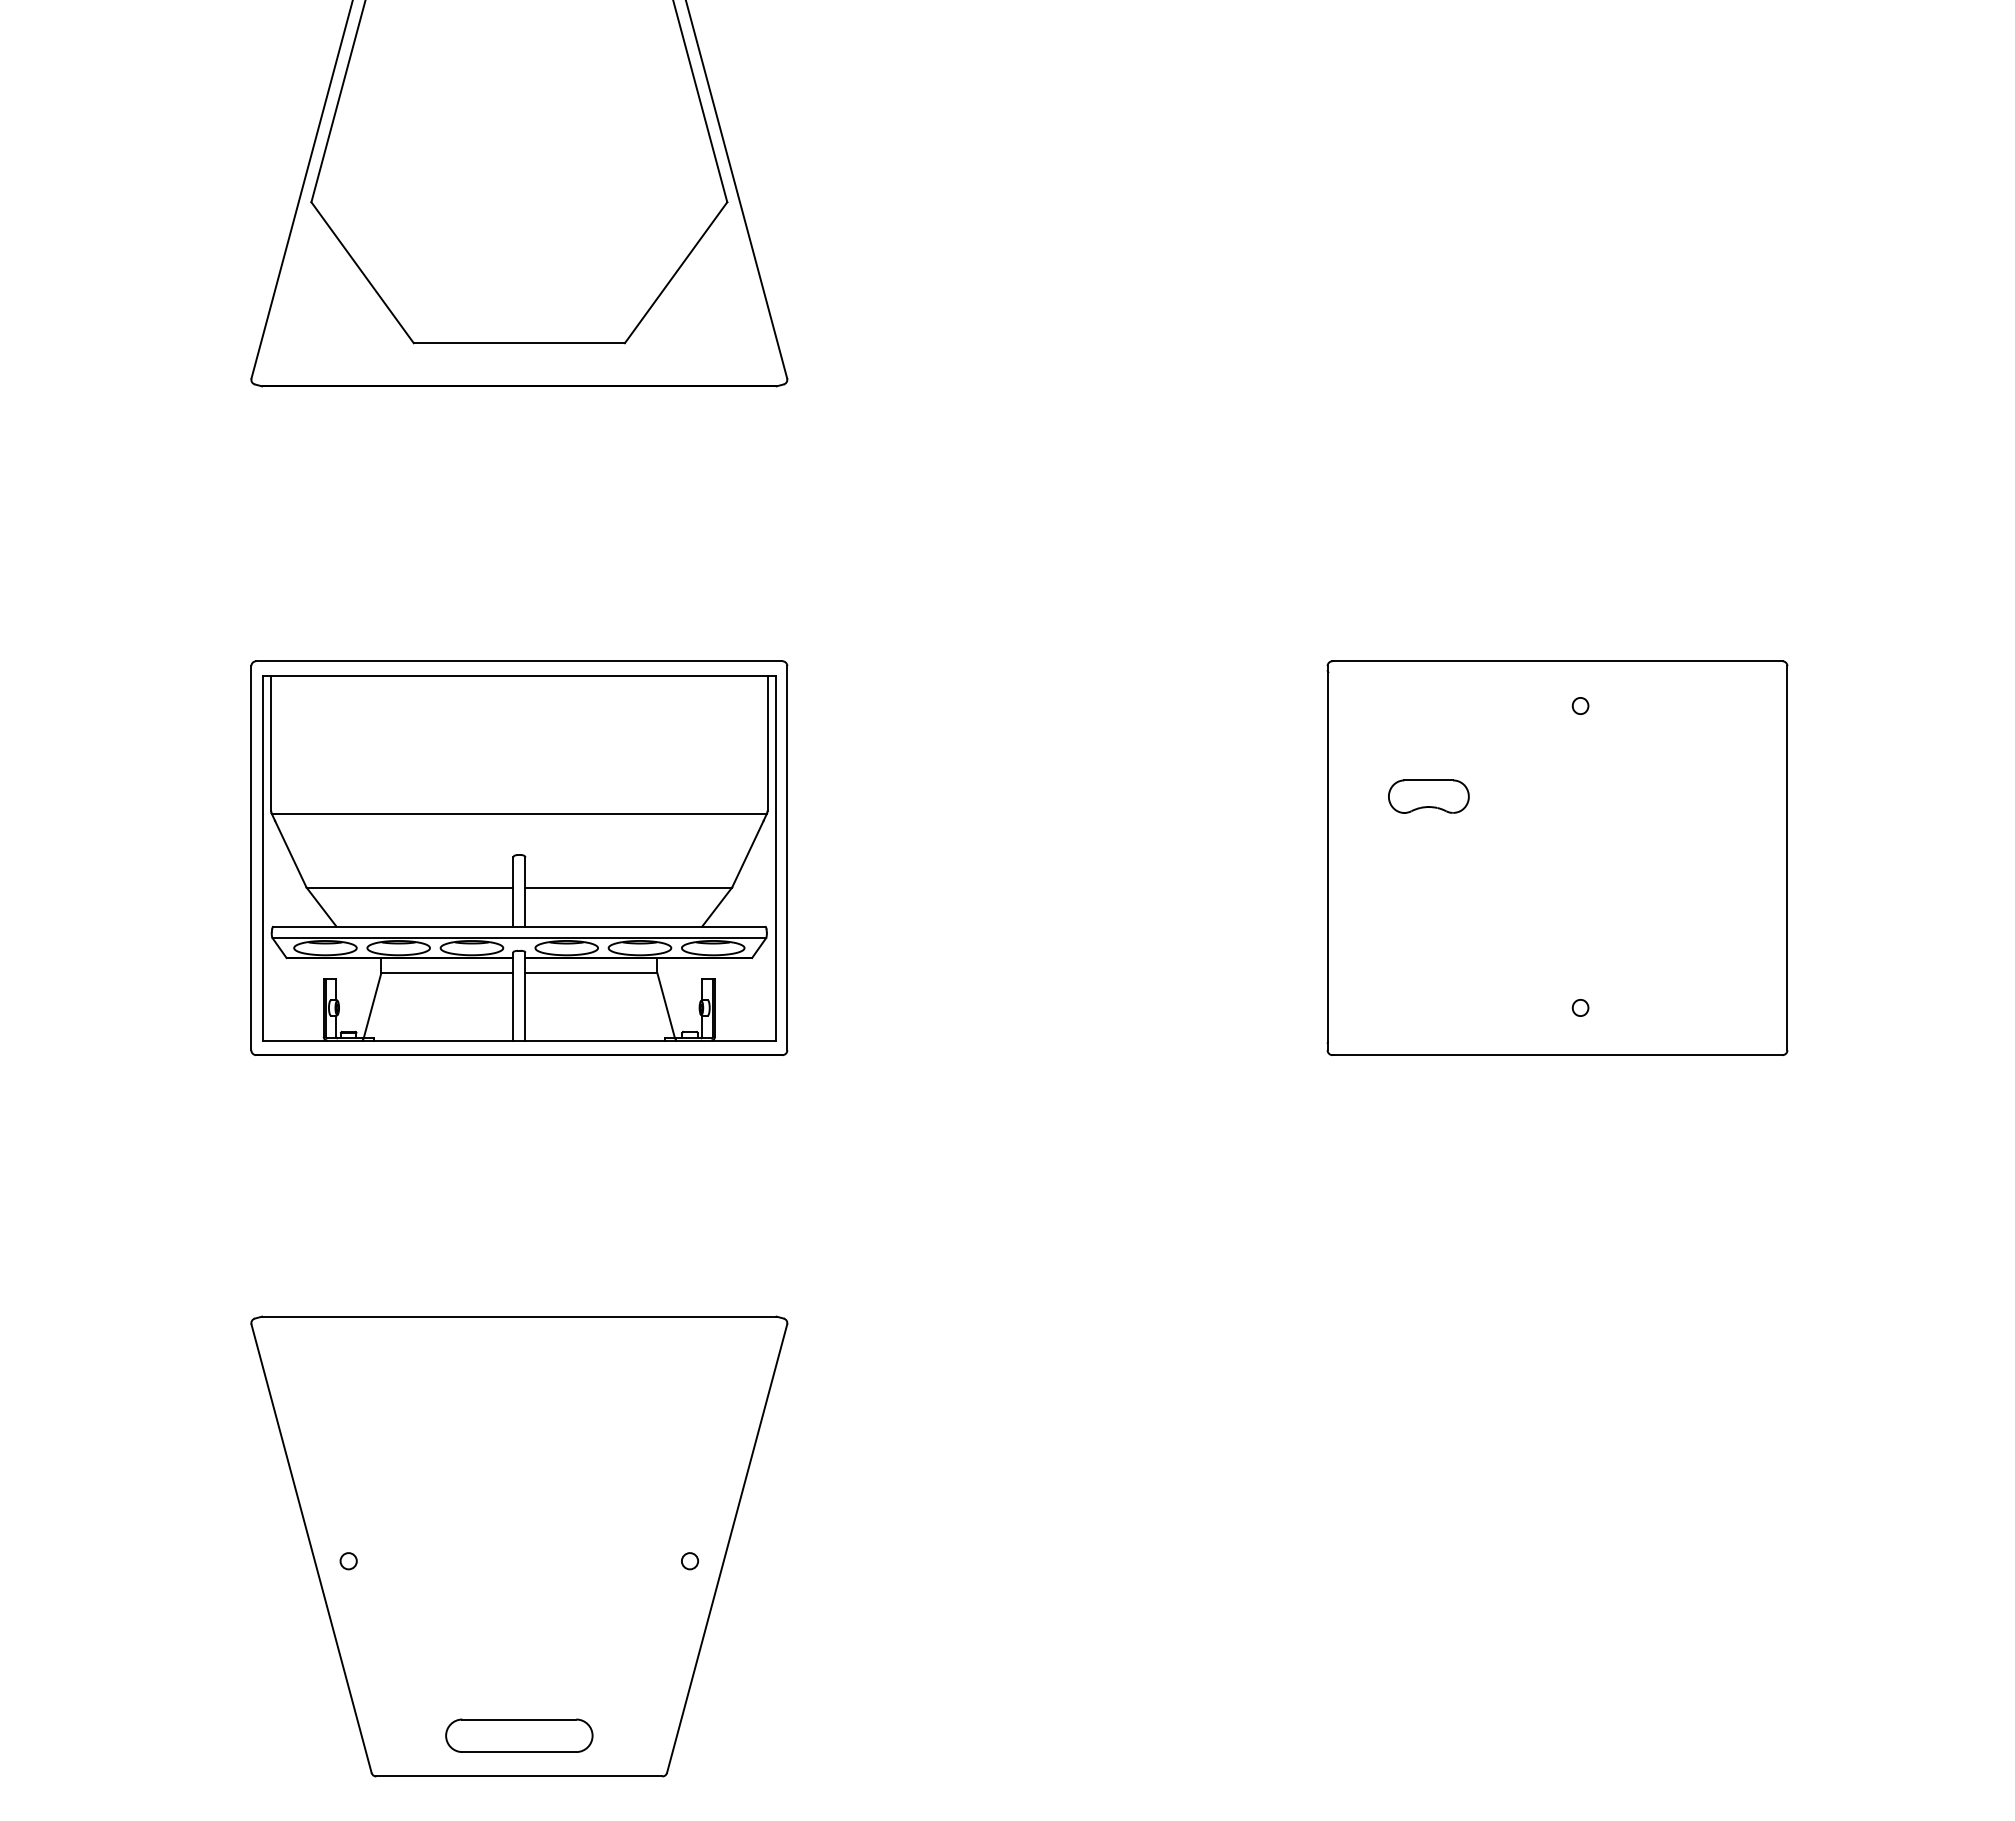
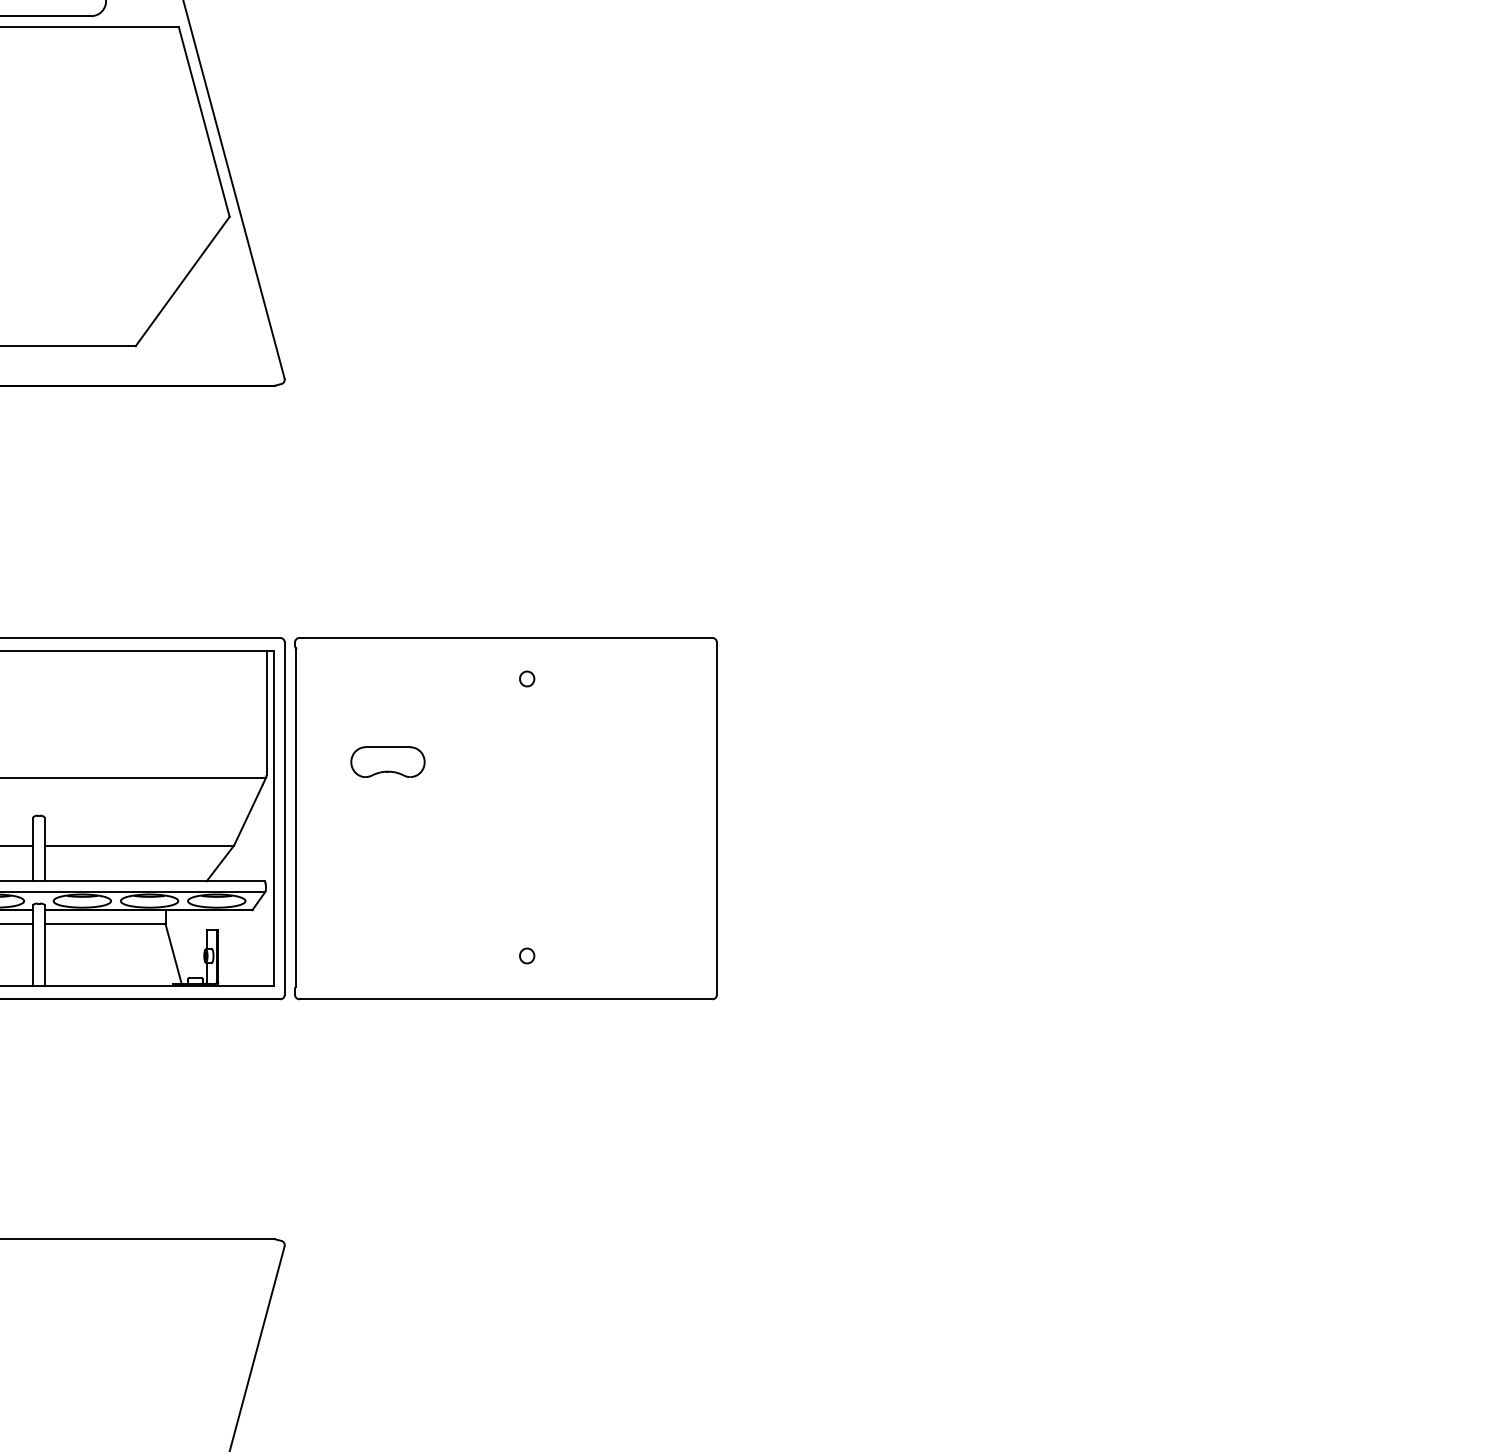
part: (1557, 857) -> (505, 817), moved

